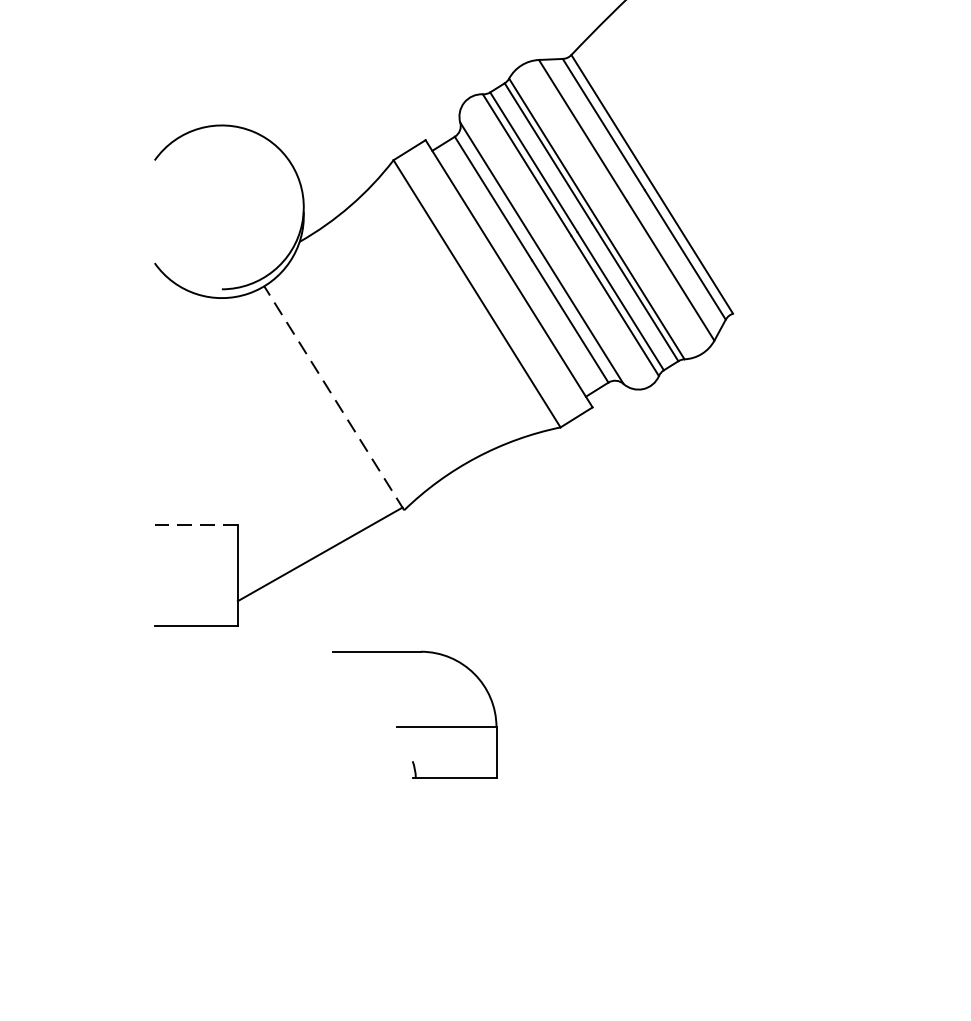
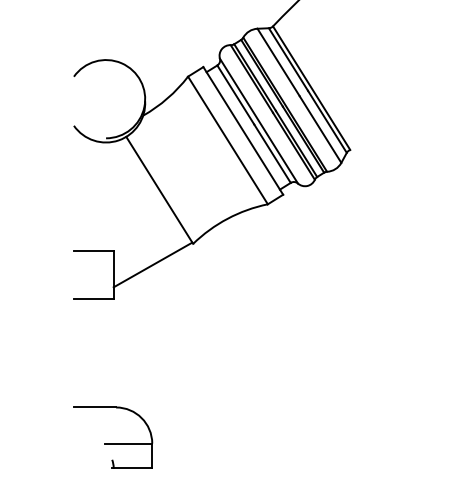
line: (333, 396) -> (159, 189), dashed -> solid
line: (195, 524) -> (93, 250), dashed -> solid
part: (415, 714) -> (113, 437), moved

